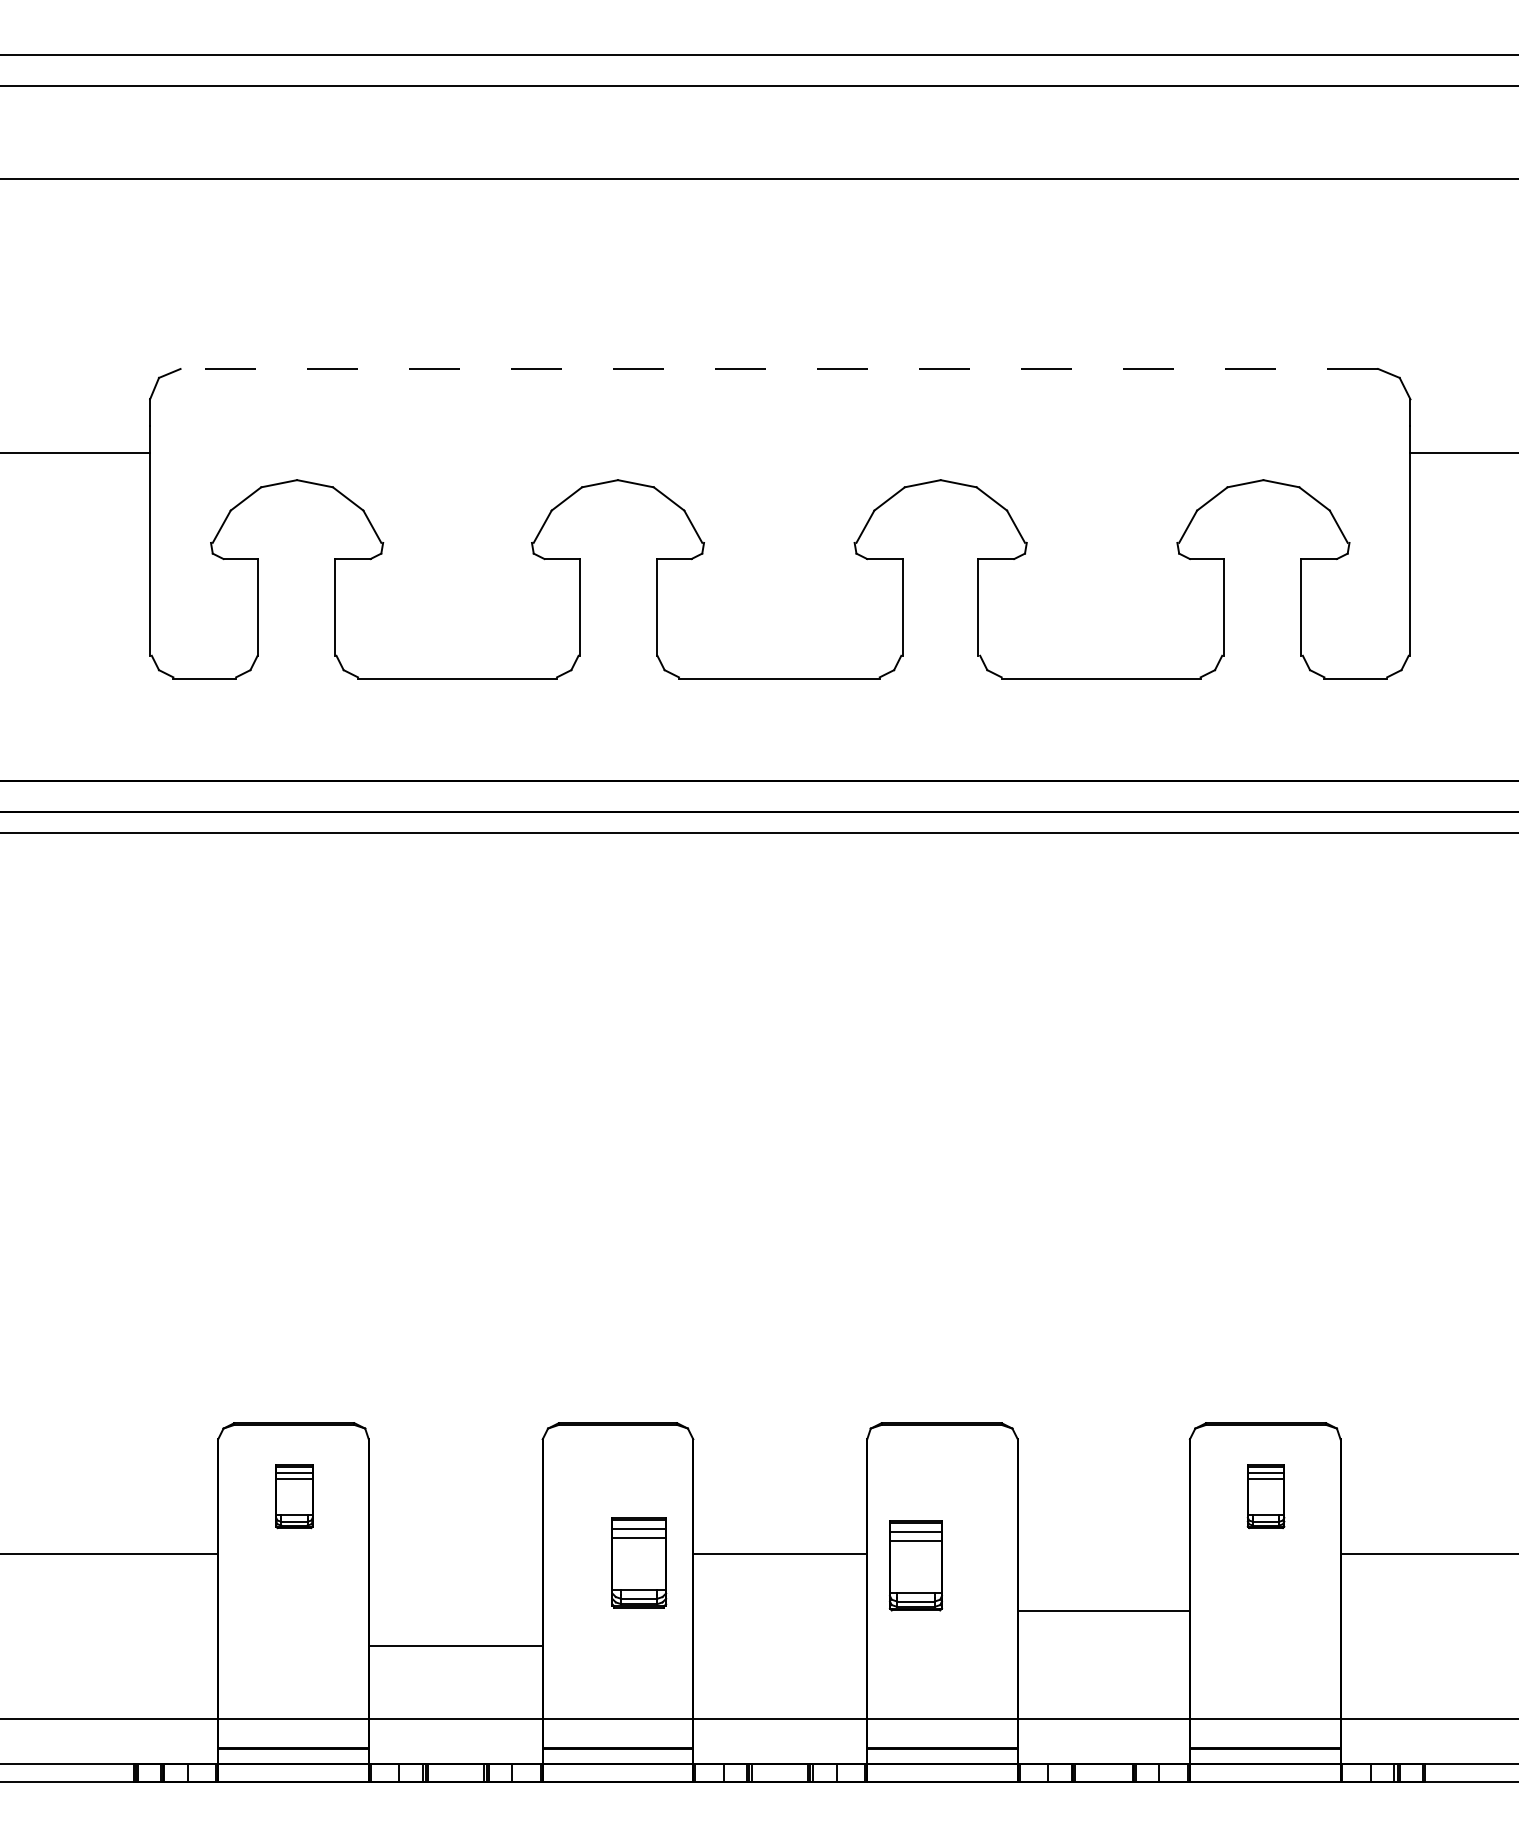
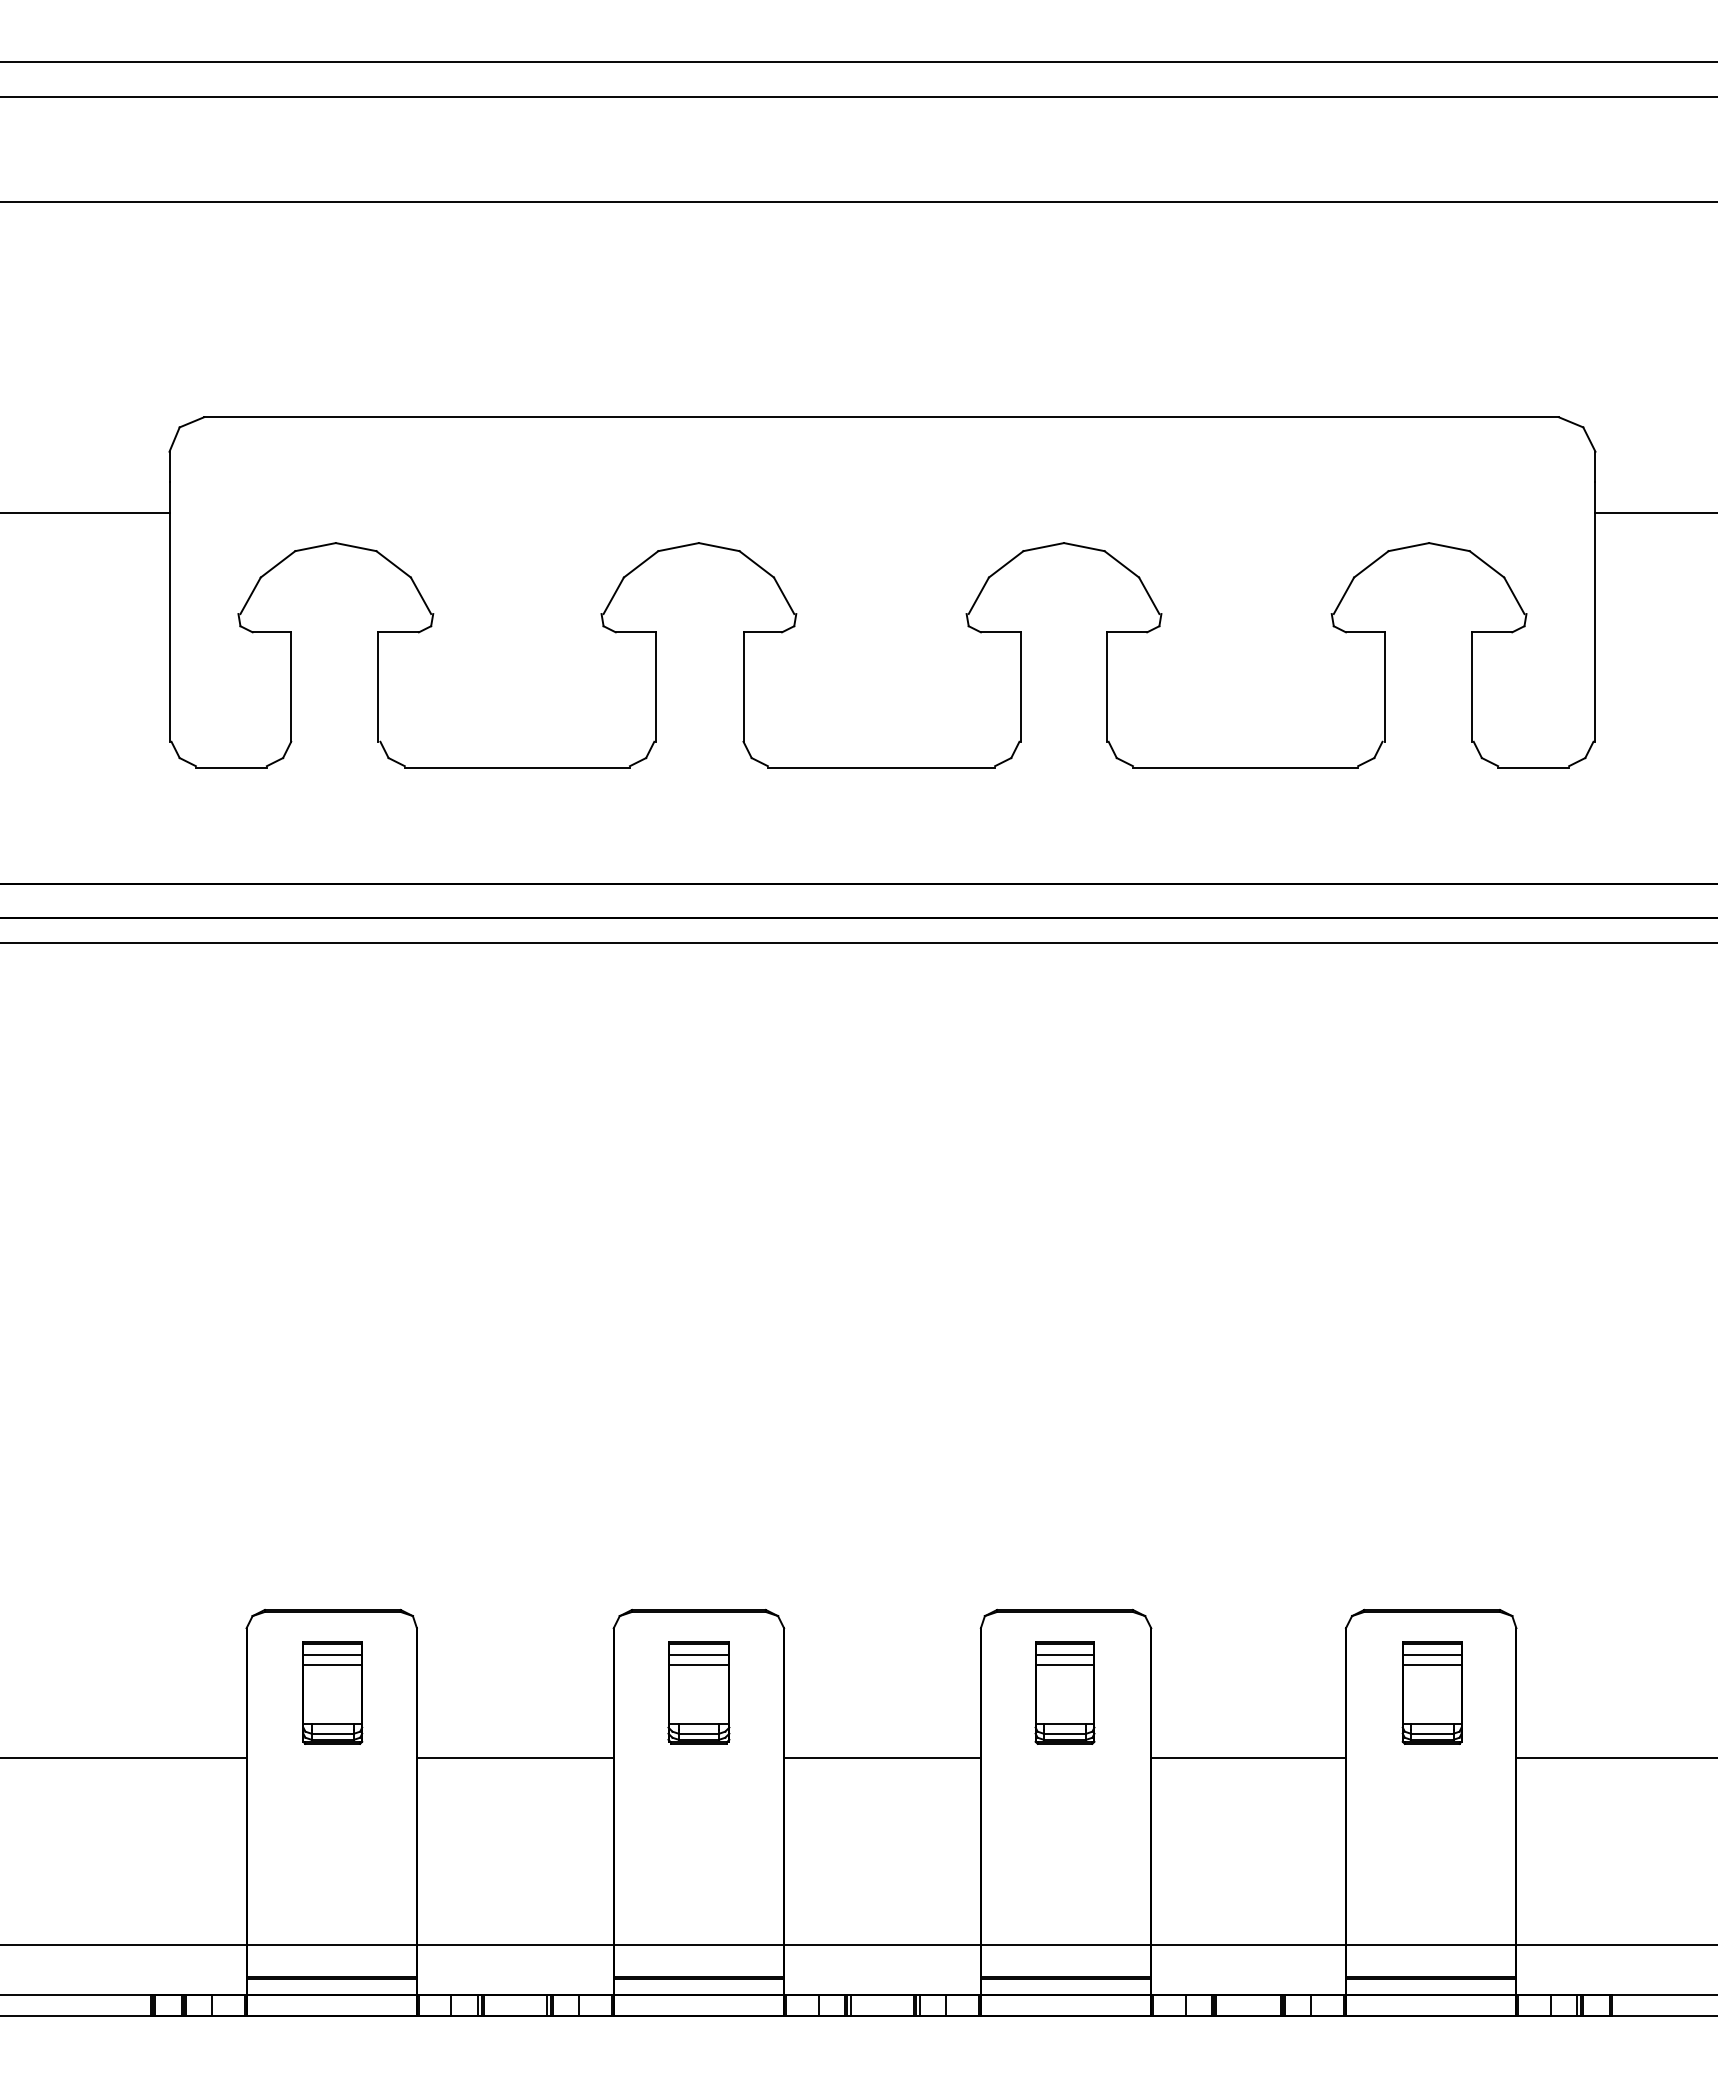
line: (778, 369) -> (880, 417), dashed -> solid
part: (294, 1496) -> (332, 1692), size x1.43
part: (1265, 1496) -> (1431, 1692), size x1.43
part: (638, 1562) -> (698, 1692), moved
part: (915, 1565) -> (1064, 1692), moved
line: (1103, 1611) -> (1248, 1758), moved
line: (454, 1646) -> (514, 1758), moved

